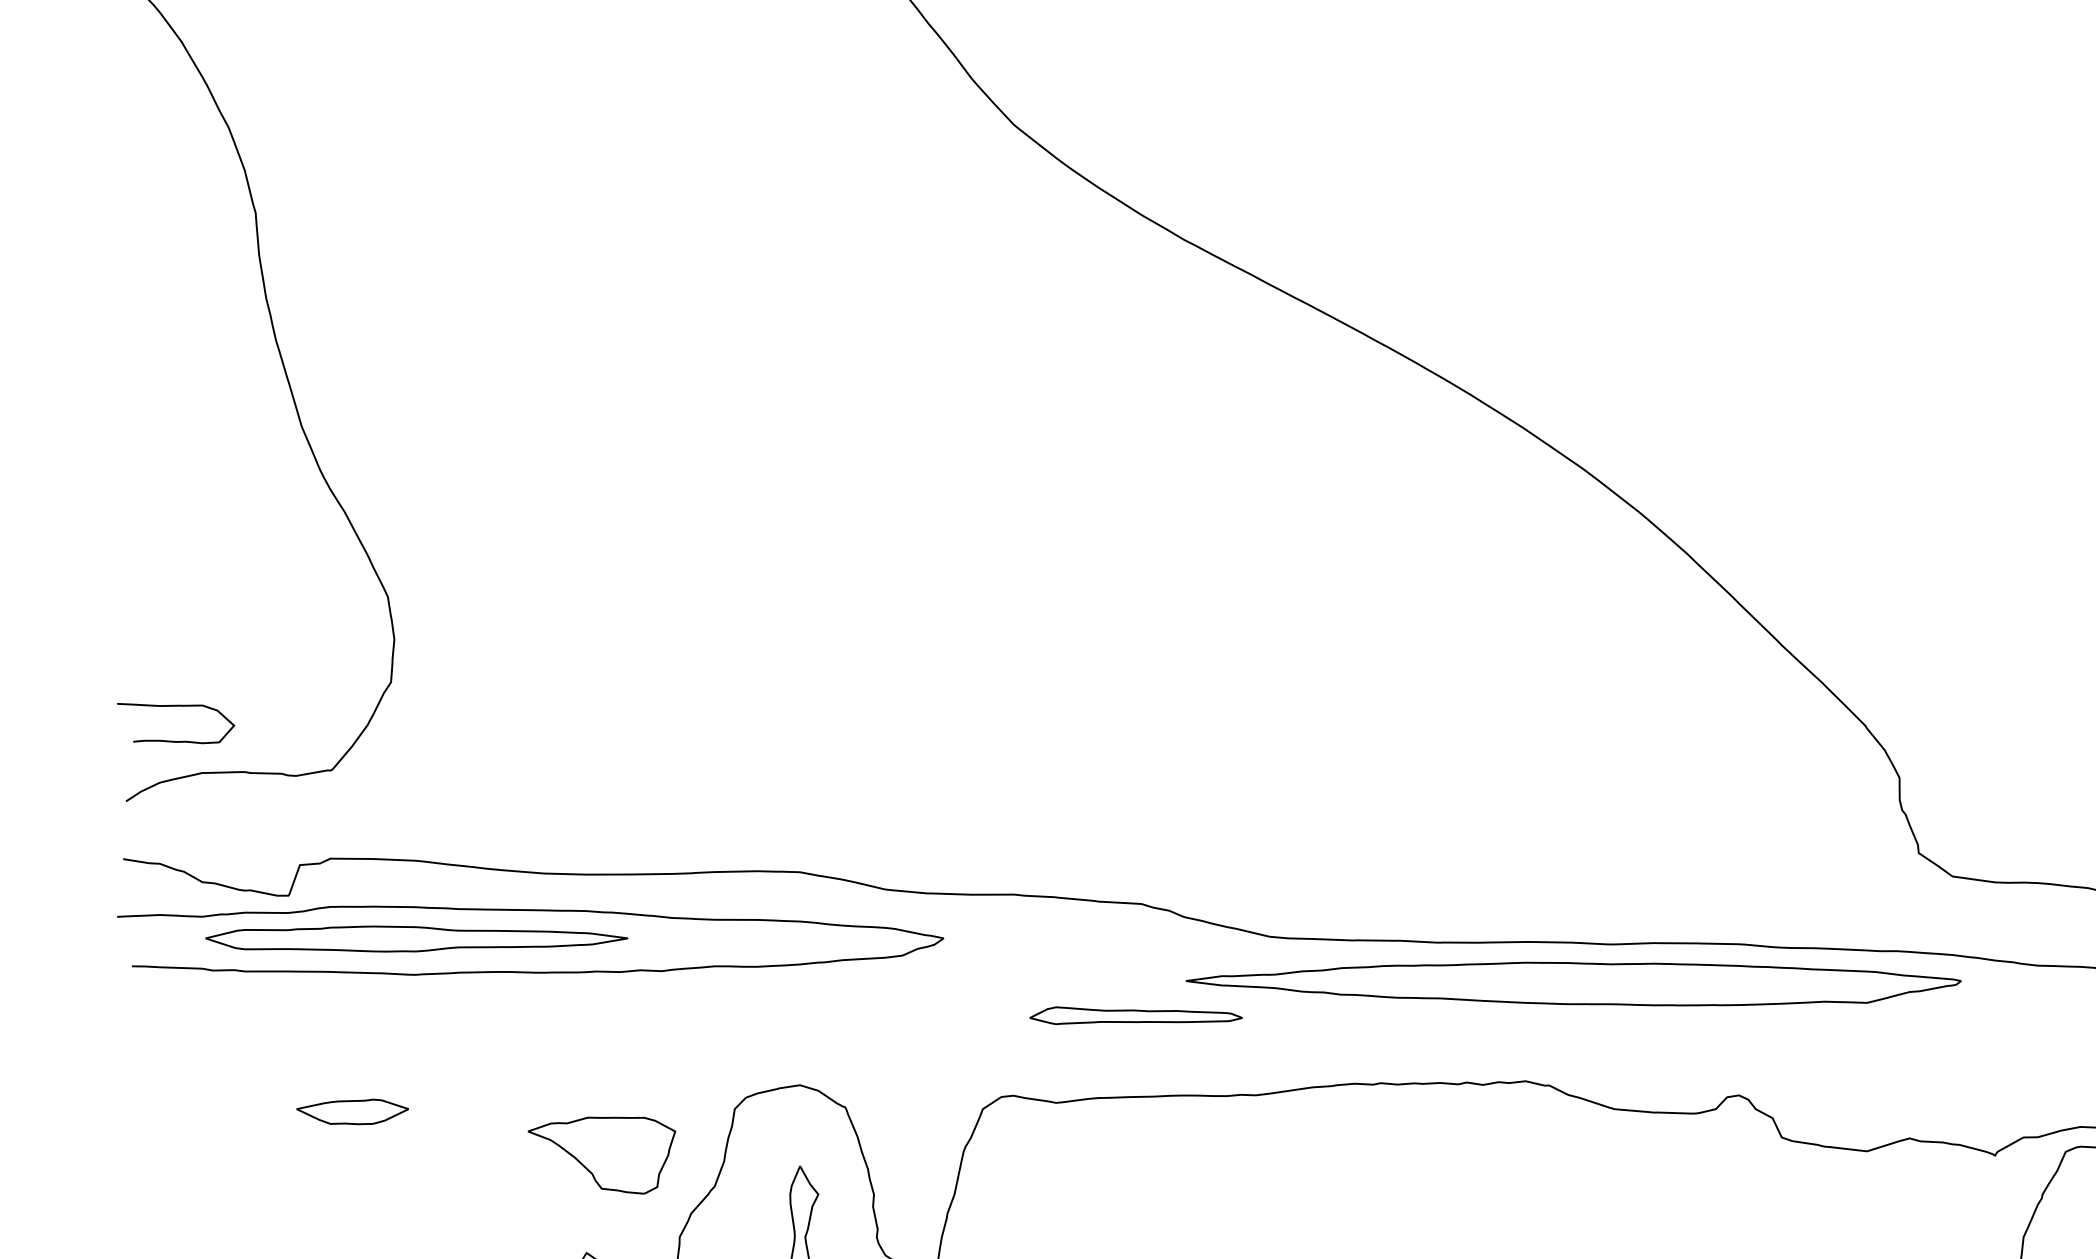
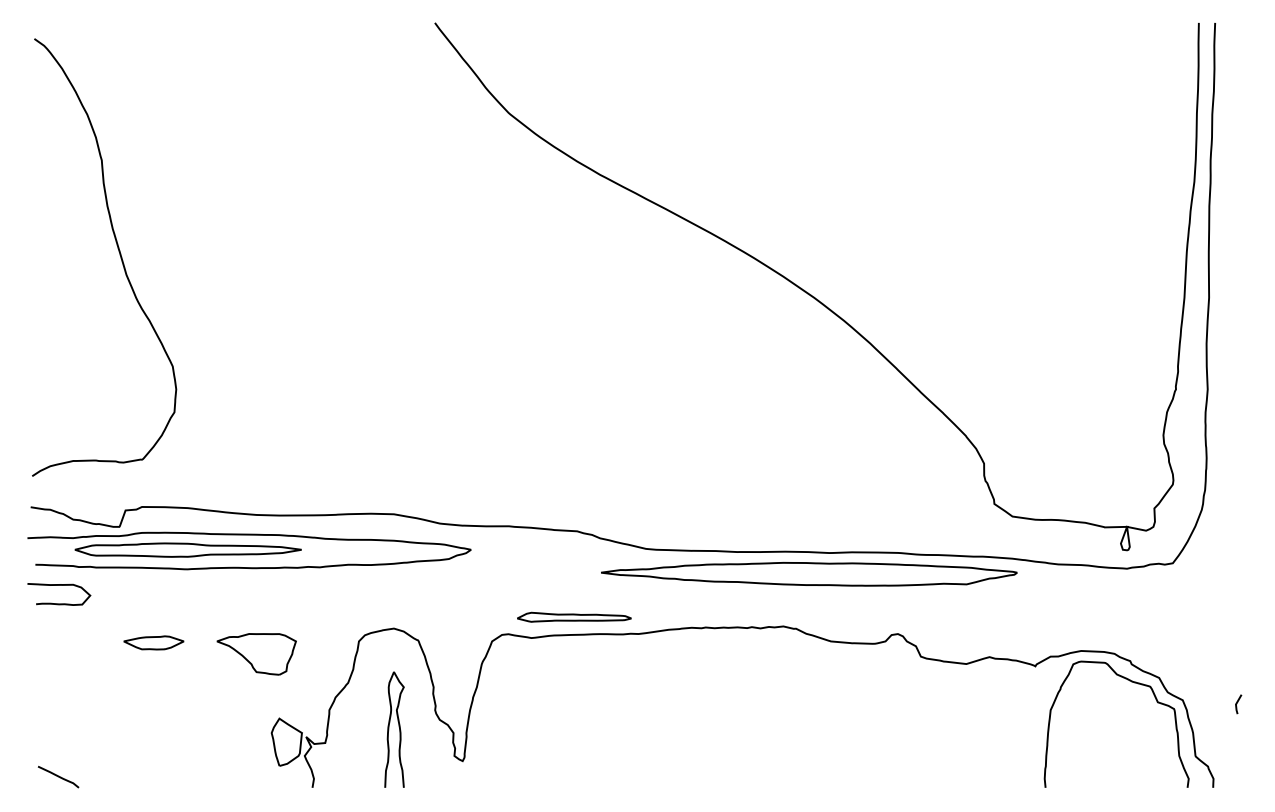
curve: (176, 706) -> (59, 585), moved
part: (1136, 1014) -> (574, 616), moved
part: (601, 1155) -> (256, 654), moved

